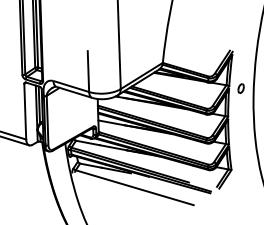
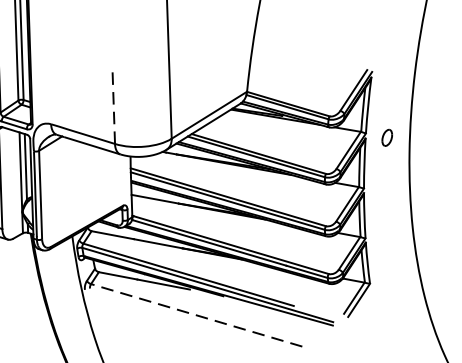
line: (88, 71) -> (113, 107), solid -> dashed
line: (134, 187) -> (196, 314), solid -> dashed

